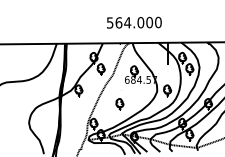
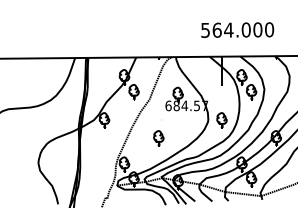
text: (134, 22) -> (237, 29), moved

